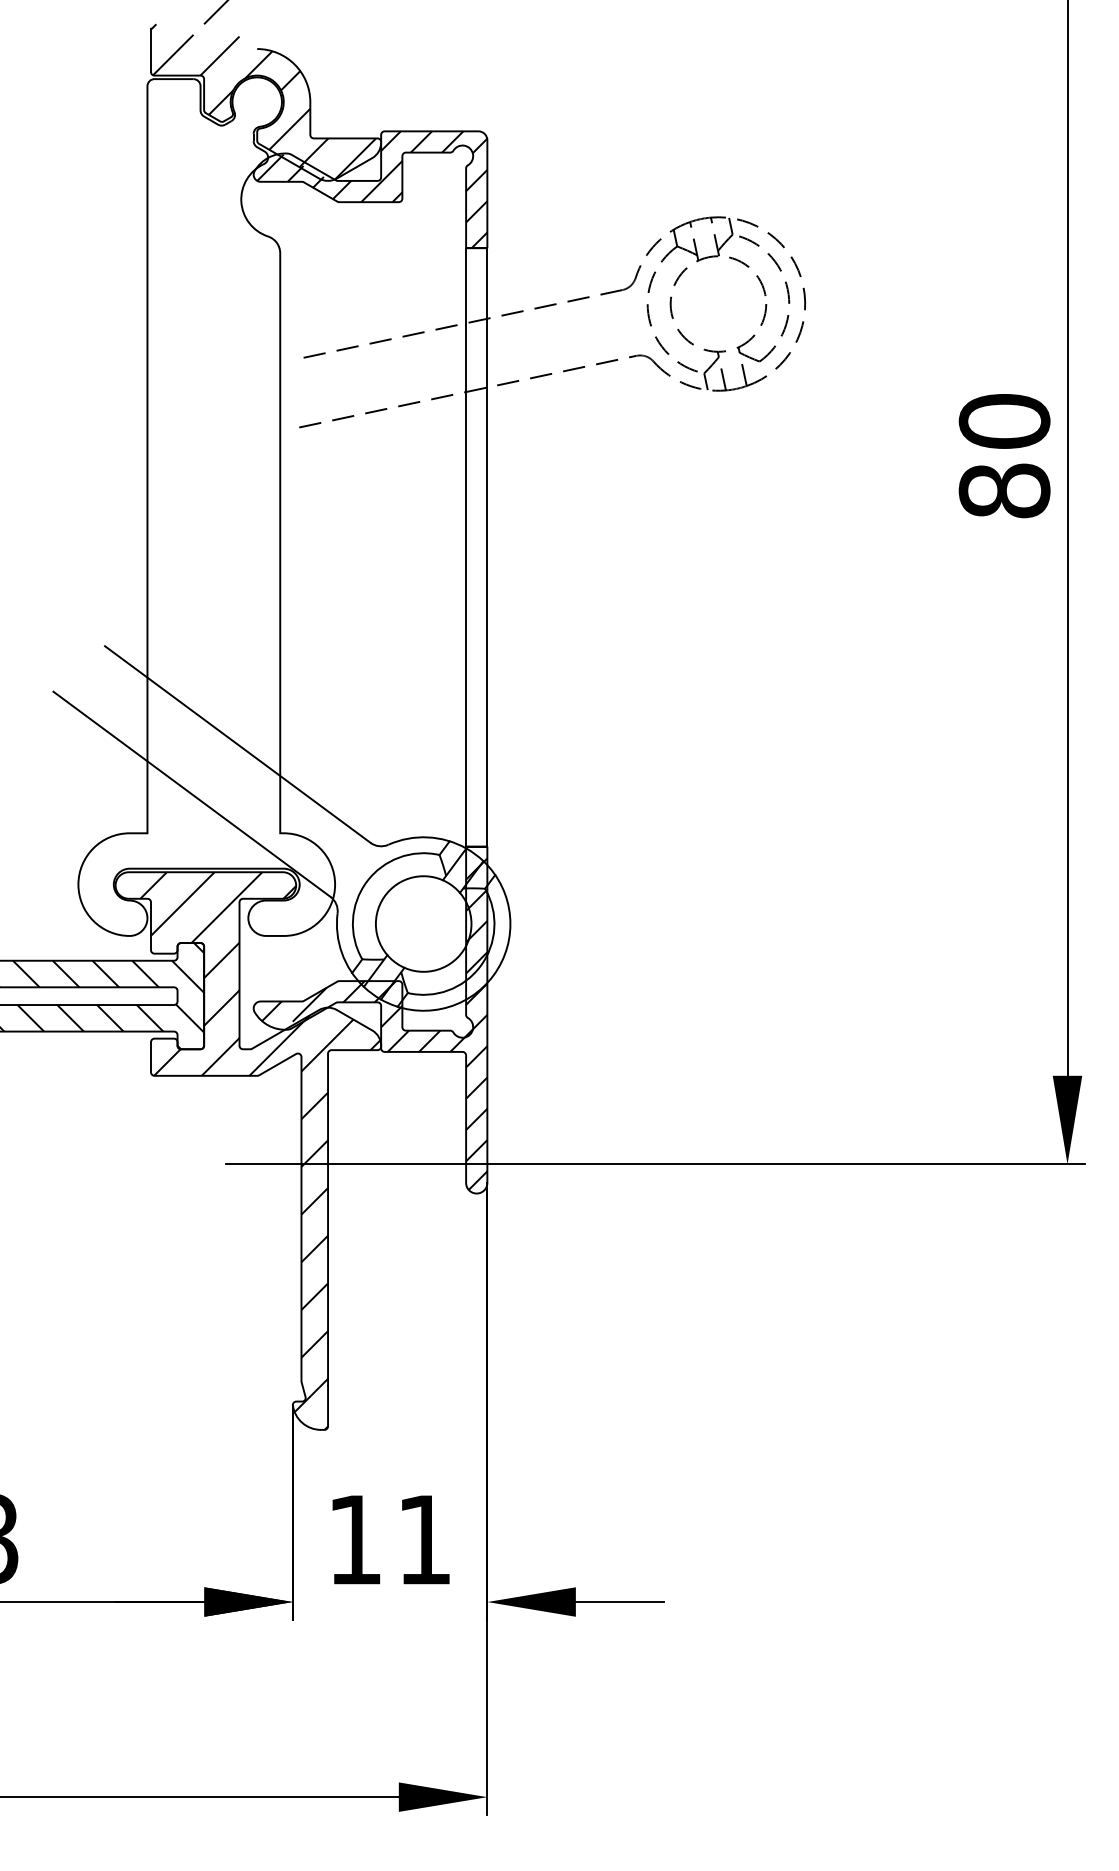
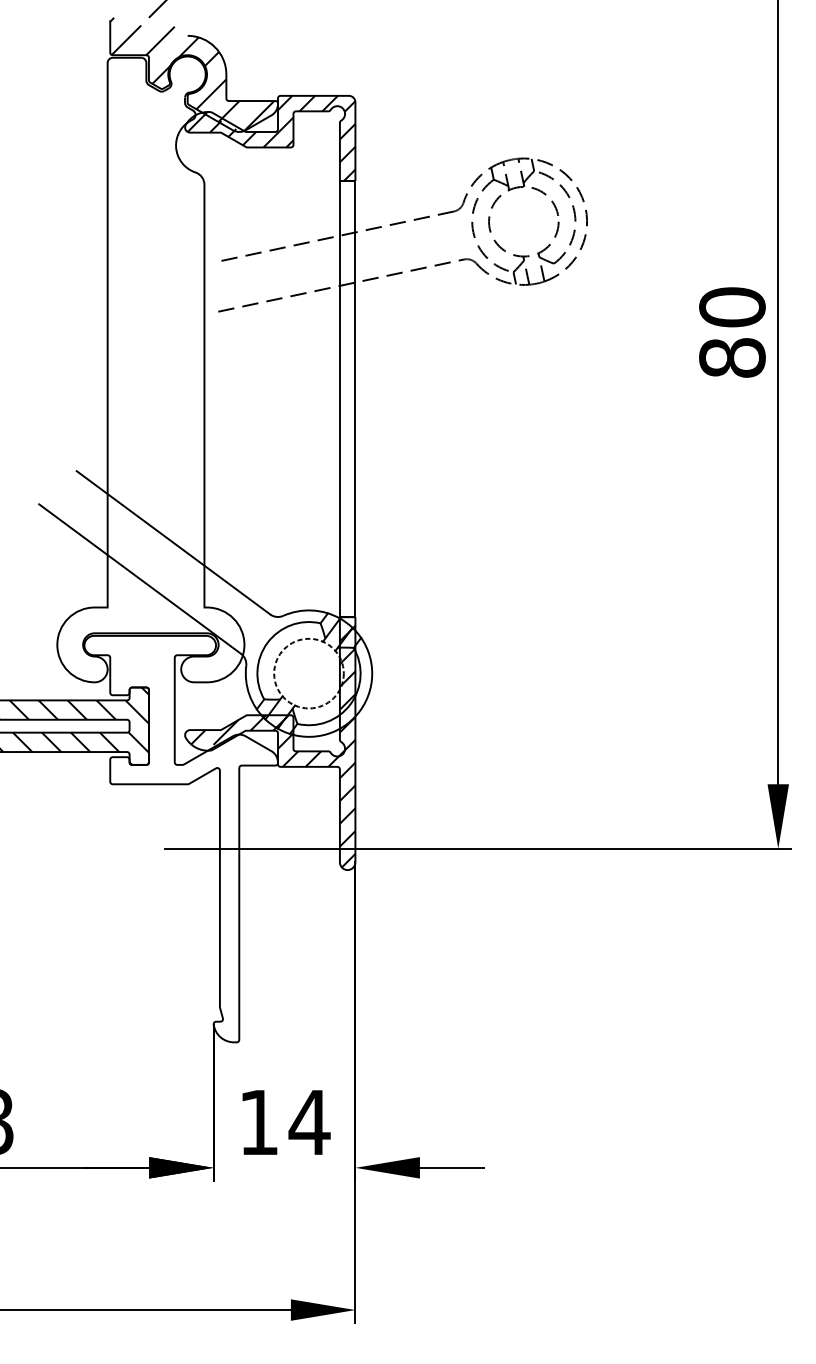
circle: (423, 923) -> (308, 673), solid -> dashed
hatch: (260, 1150) -> (190, 838), removed
text: (424, 1539) -> (309, 1122), 11 -> 14

